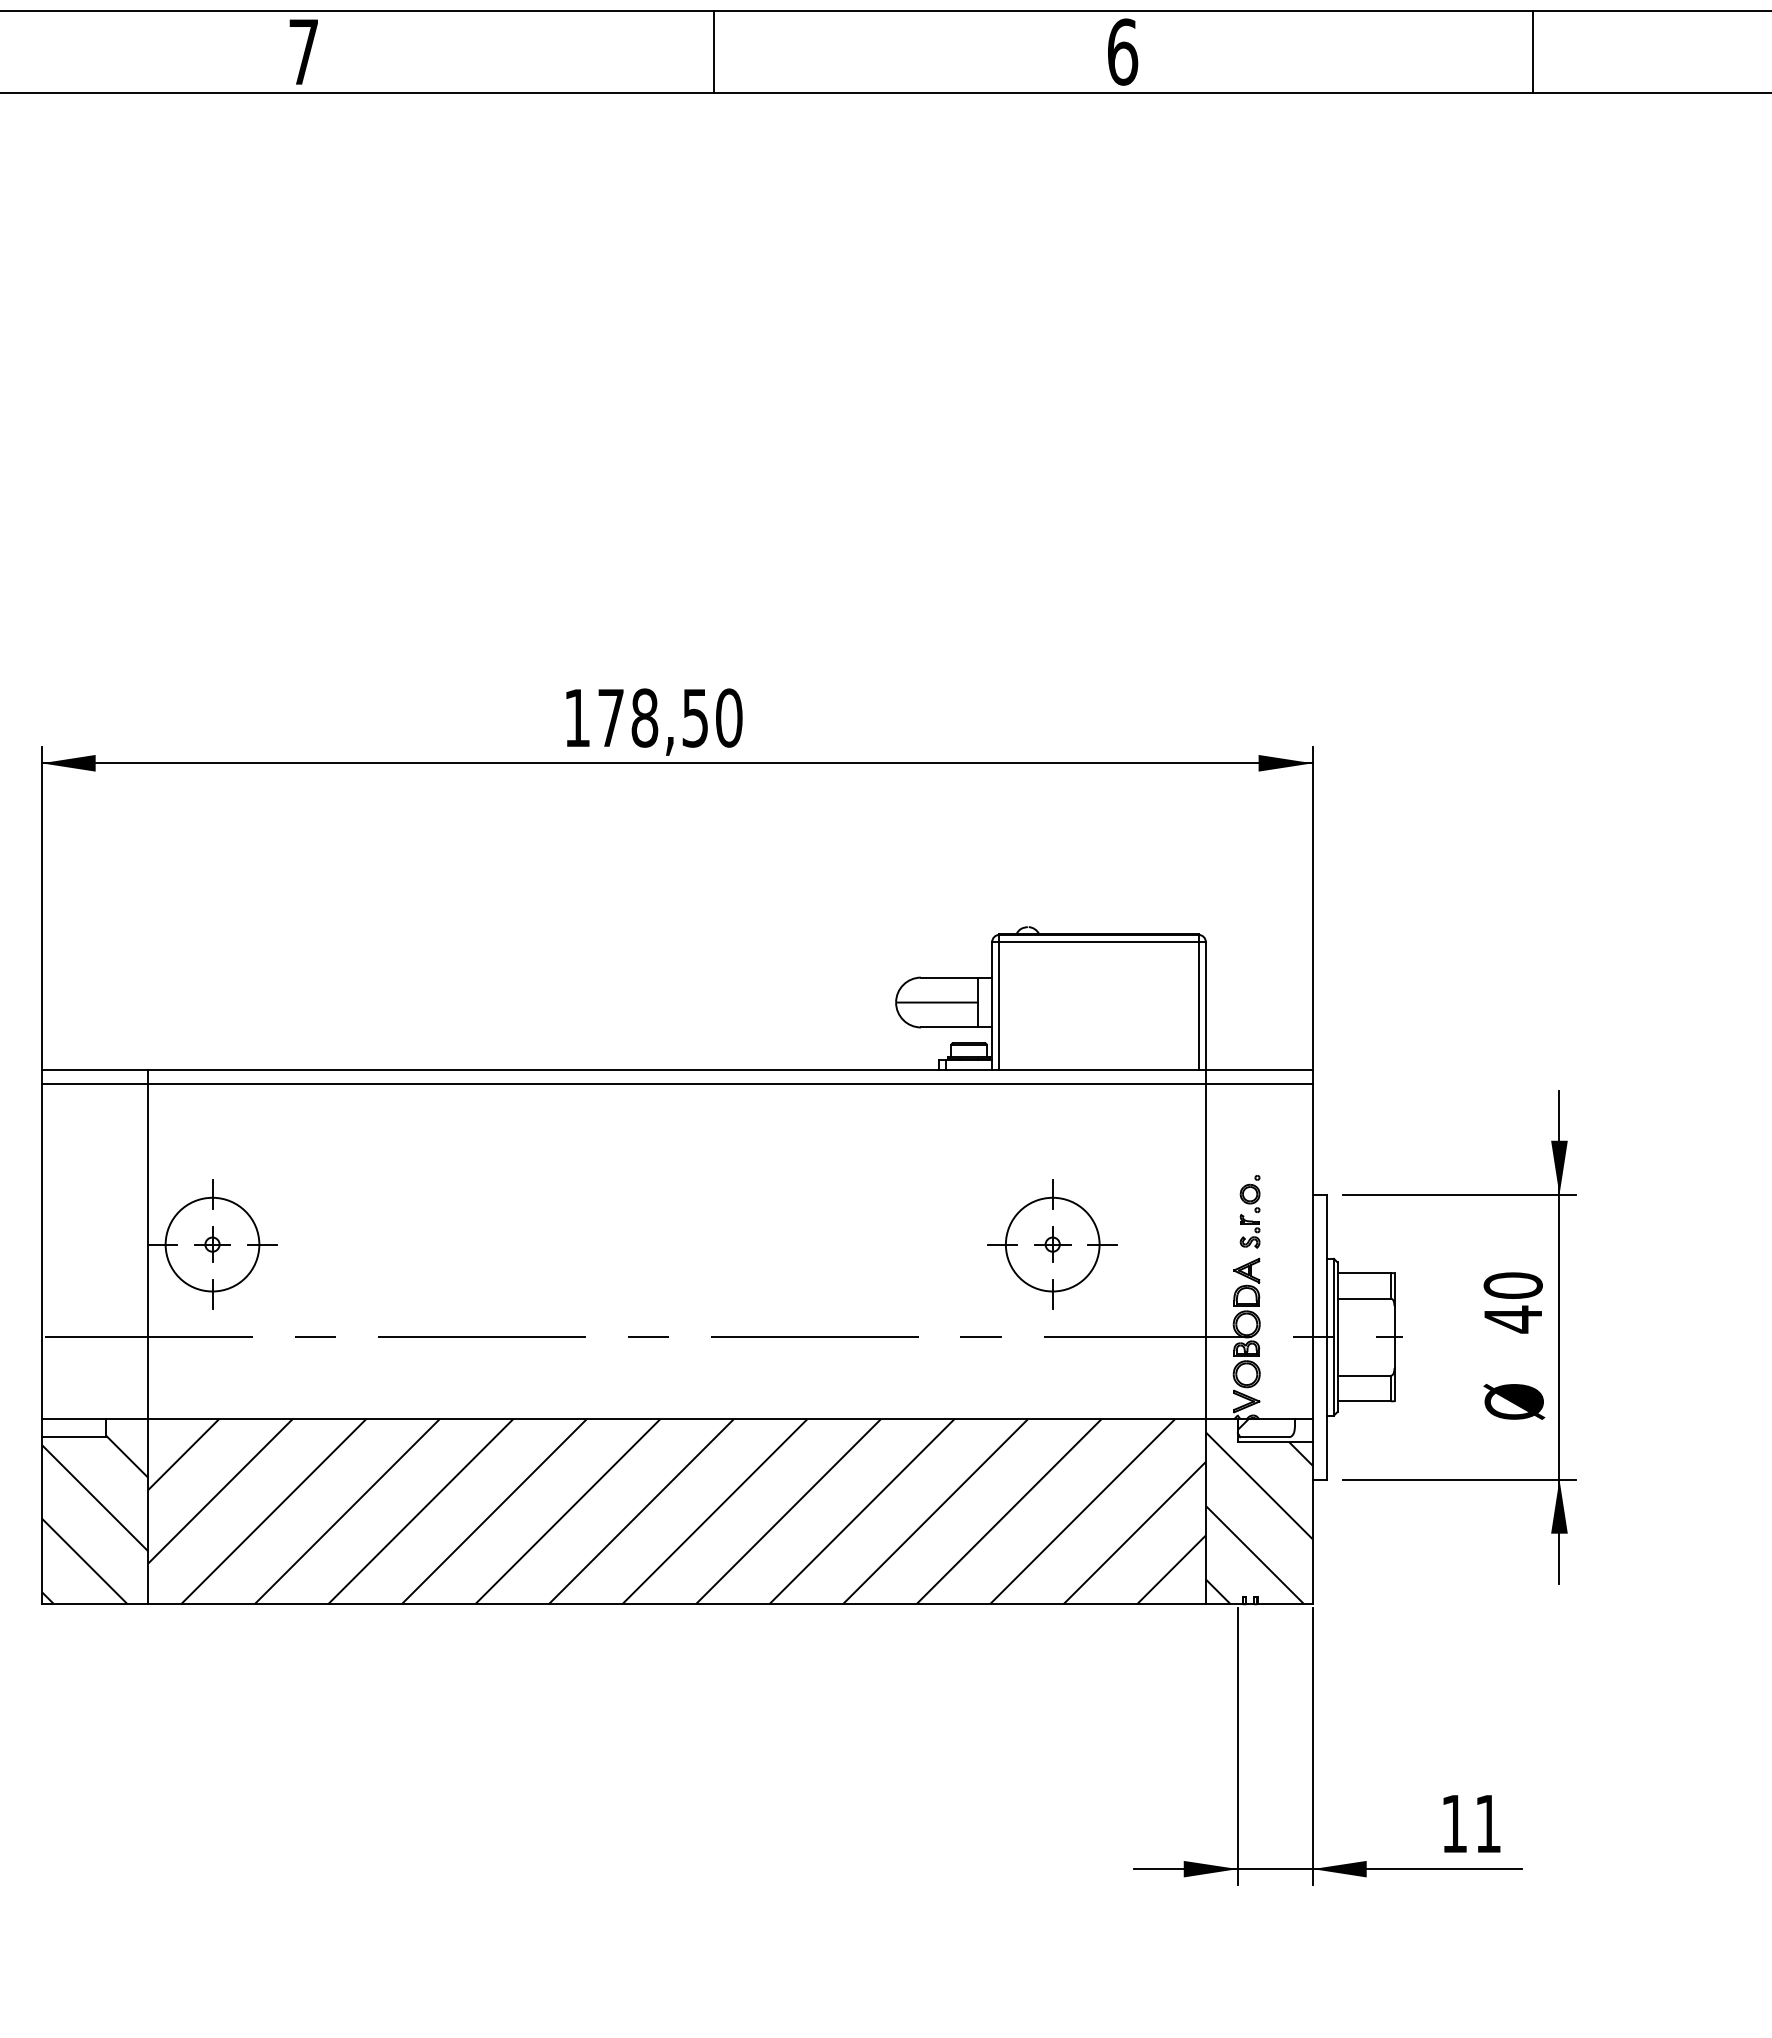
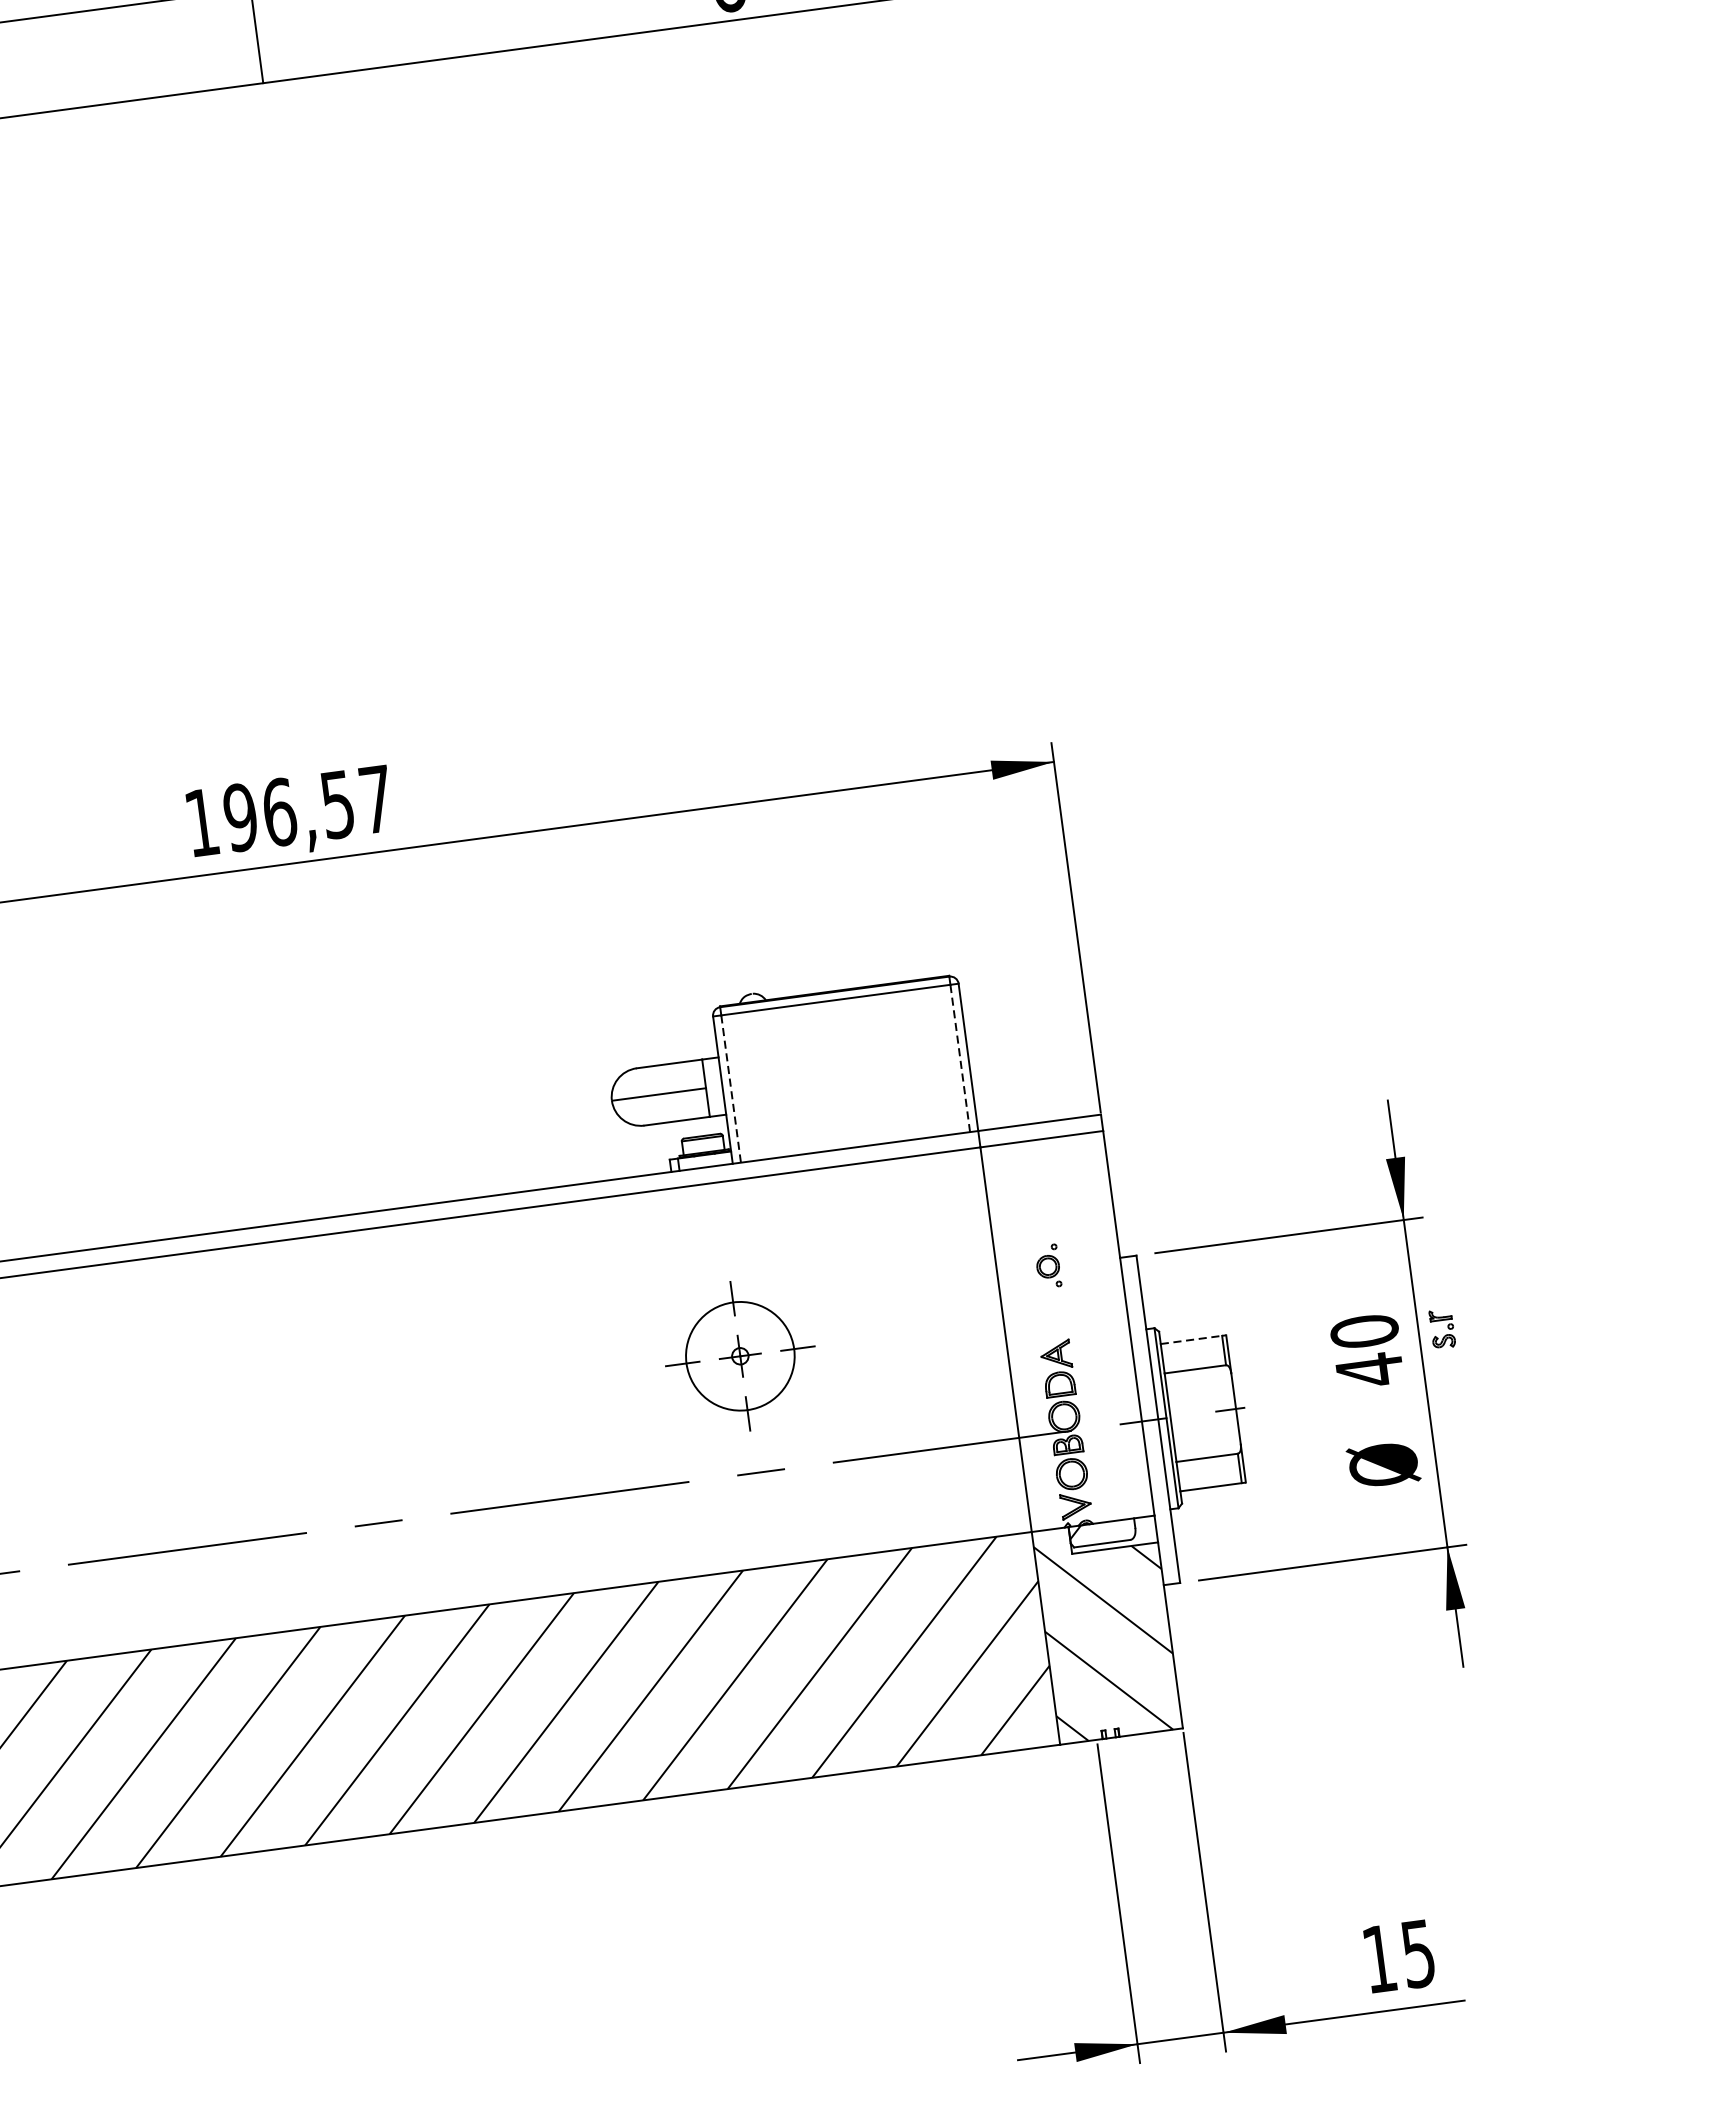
text: (669, 717) -> (307, 807), 178,50 -> 196,57
line: (1198, 1005) -> (959, 1057), solid -> dashed
line: (999, 1006) -> (731, 1089), solid -> dashed
part: (1249, 1231) -> (1441, 1329), moved
part: (1052, 1244) -> (740, 1356), moved
line: (1364, 1273) -> (1191, 1340), solid -> dashed
text: (1487, 1824) -> (1417, 1954), 11 -> 15

